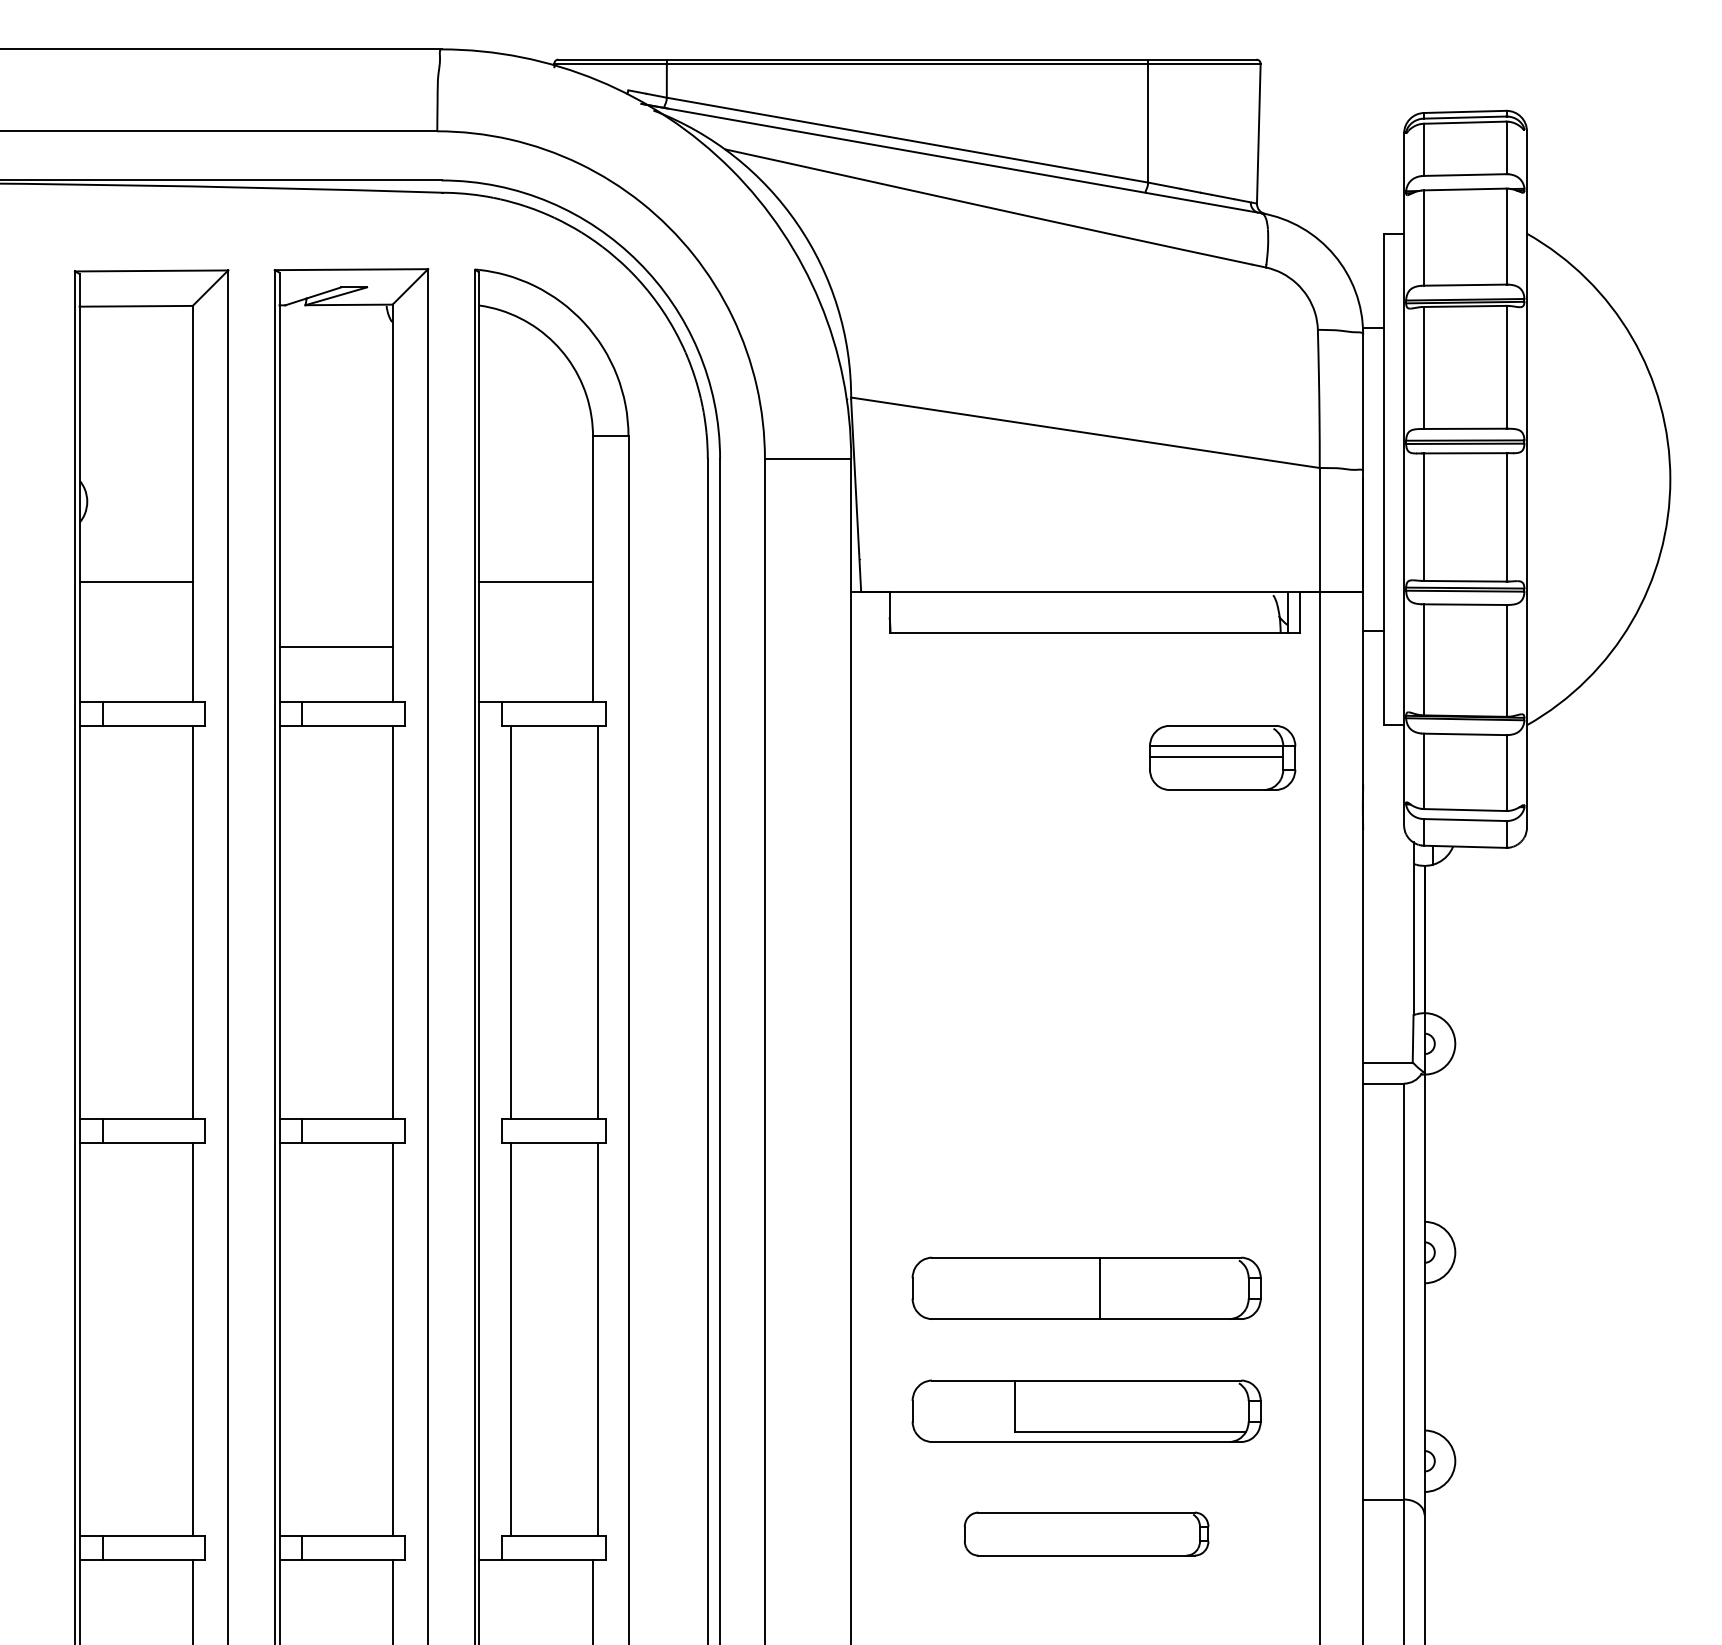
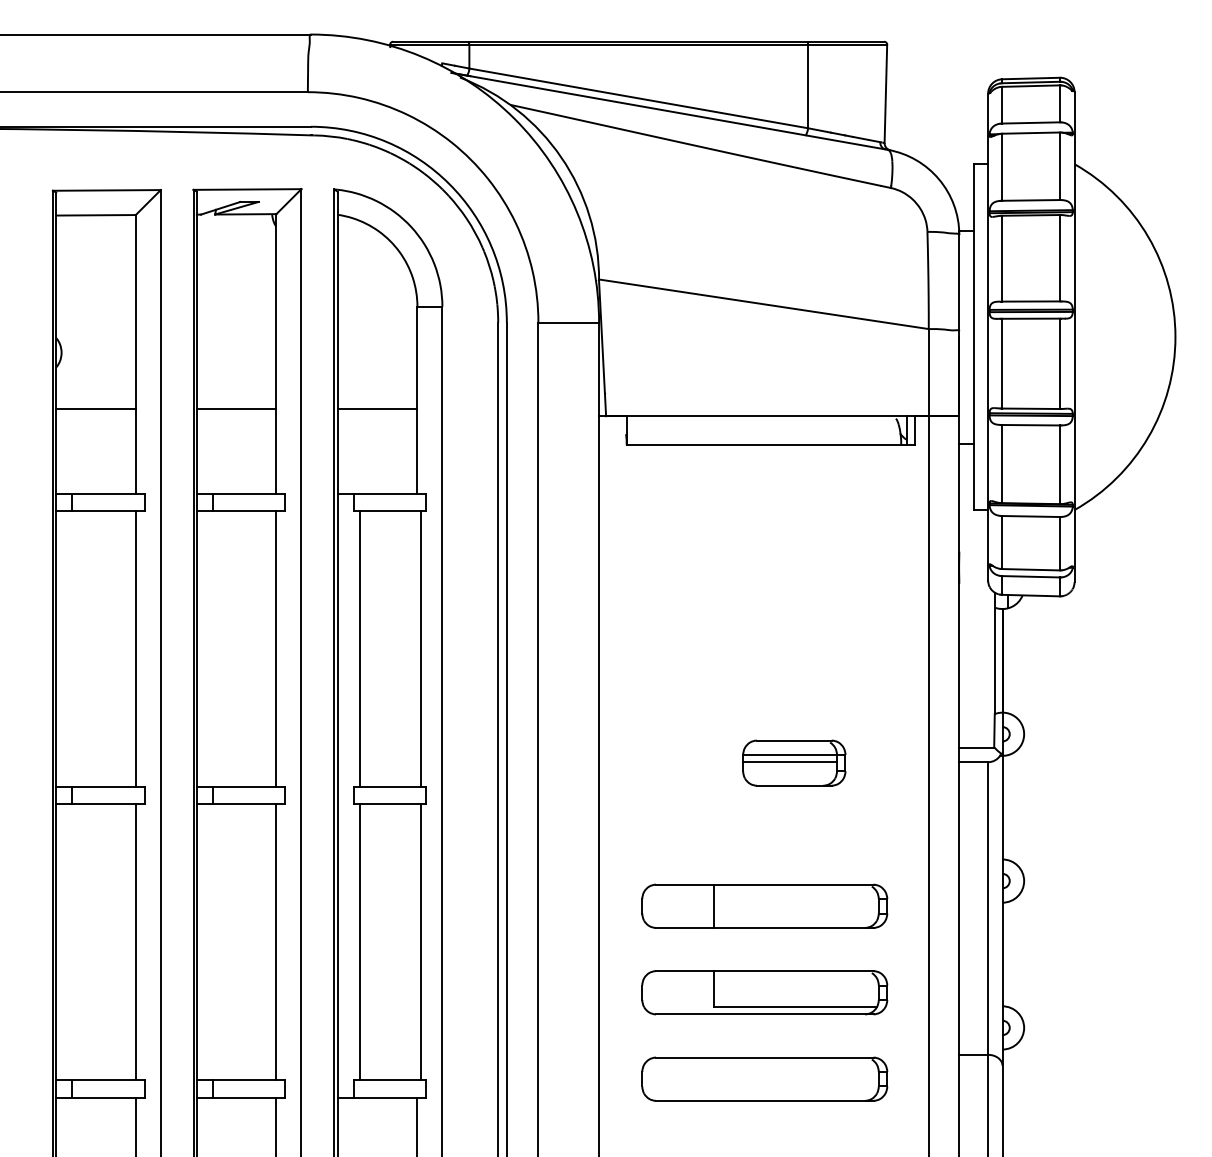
line: (335, 646) -> (236, 408), moved
part: (1222, 757) -> (794, 762), moved
line: (1100, 1288) -> (714, 906), moved
part: (1086, 1533) -> (764, 1078), size x1.43

